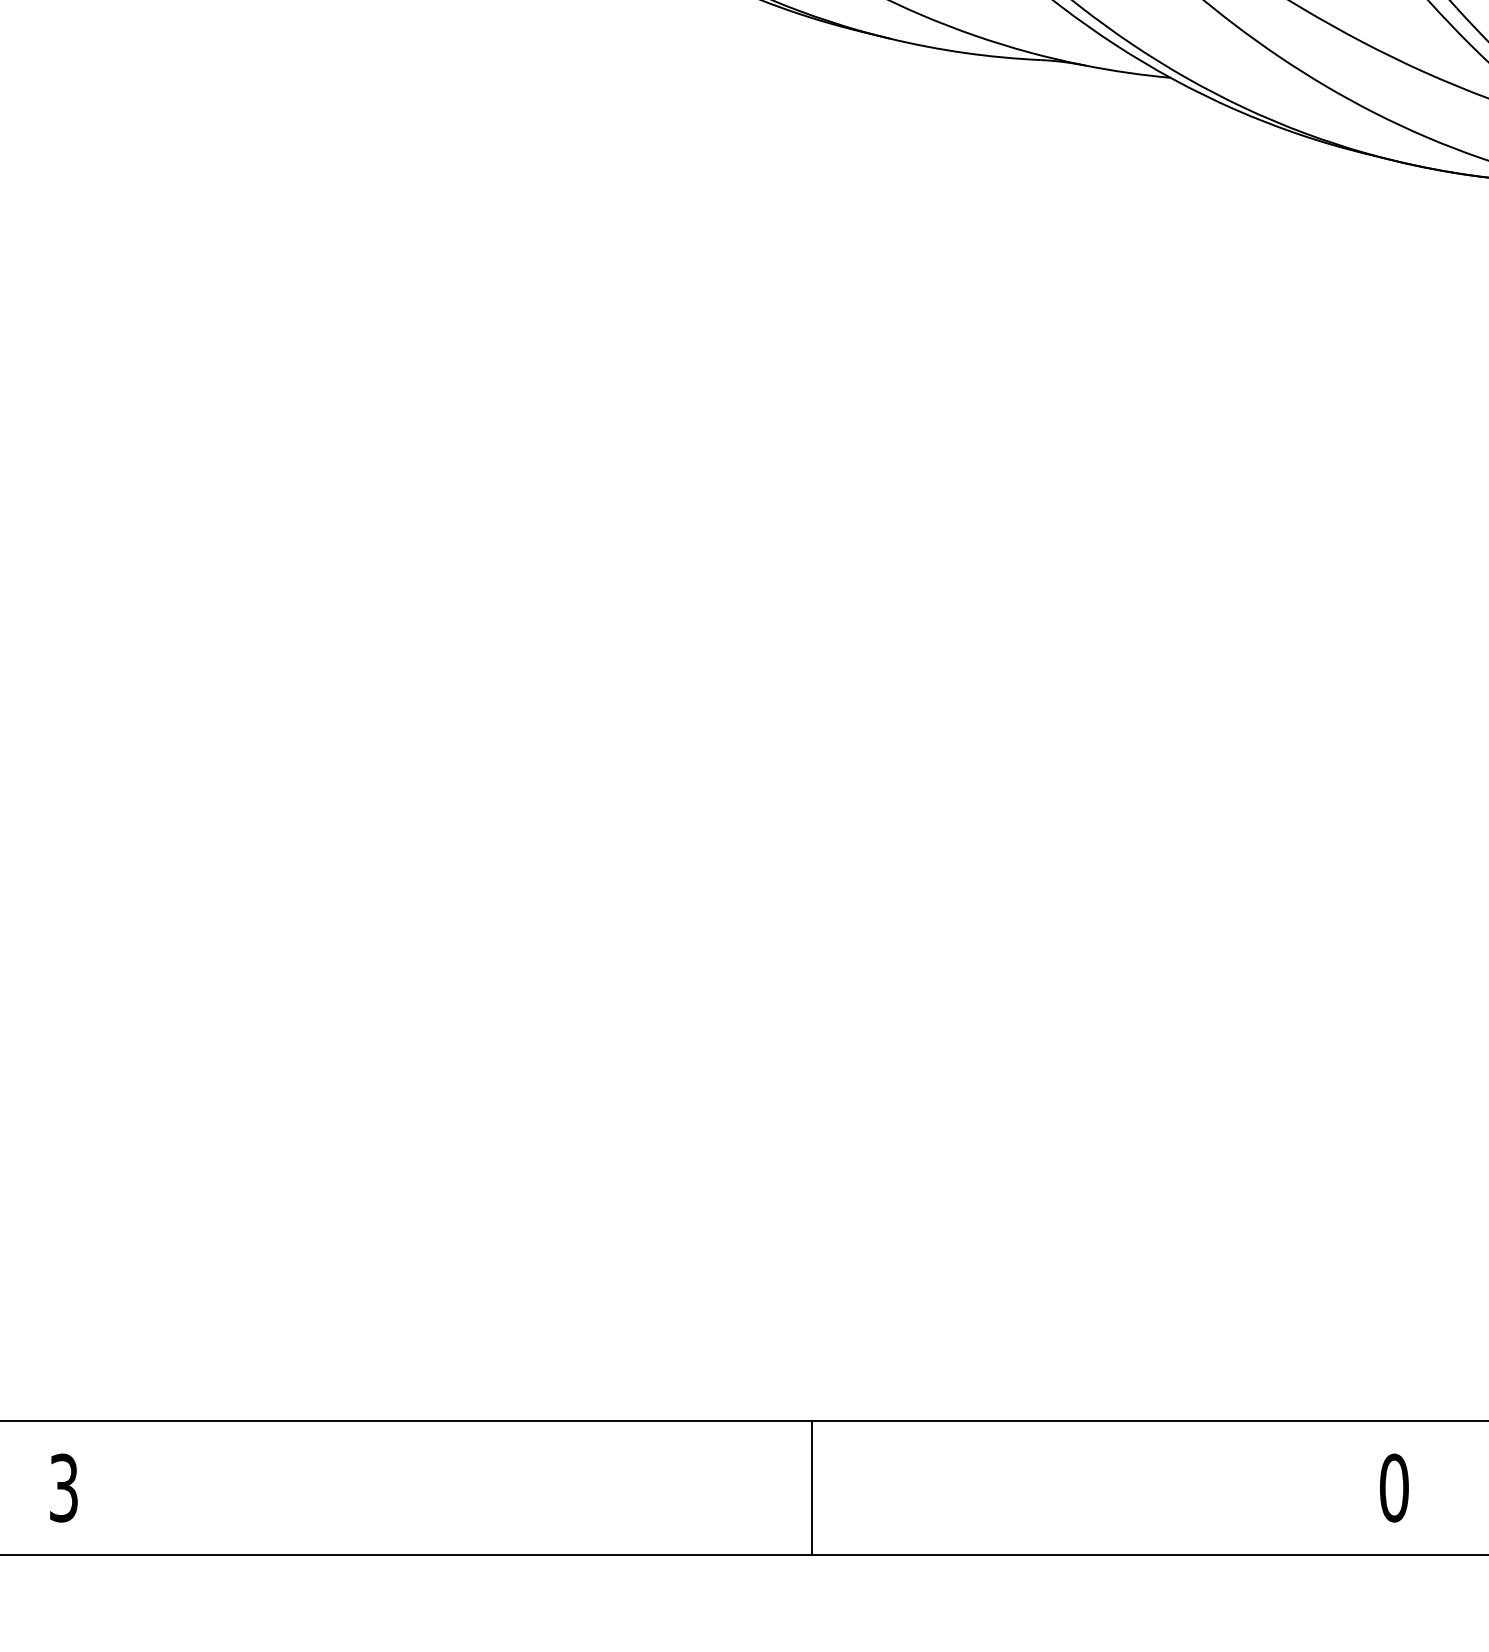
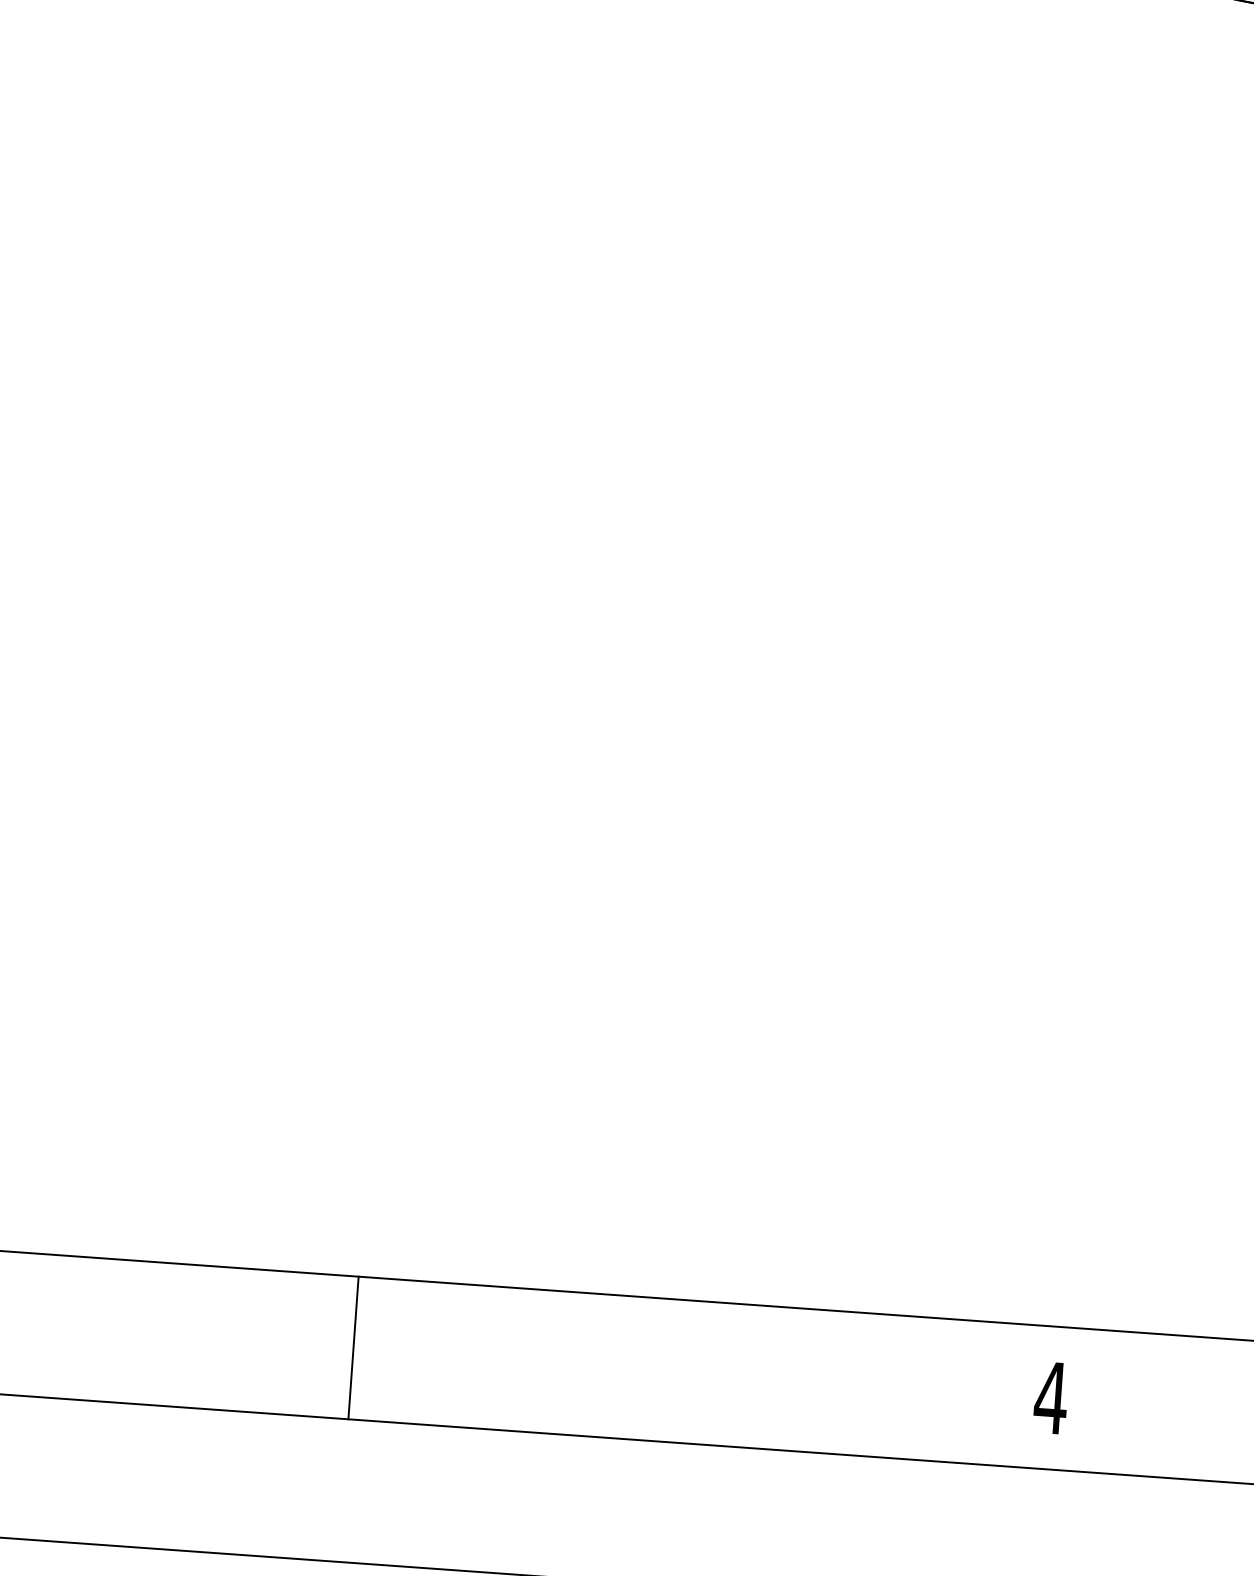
line: (812, 1487) -> (353, 1347), moved
text: (1394, 1487) -> (1051, 1397), 0 -> 4

